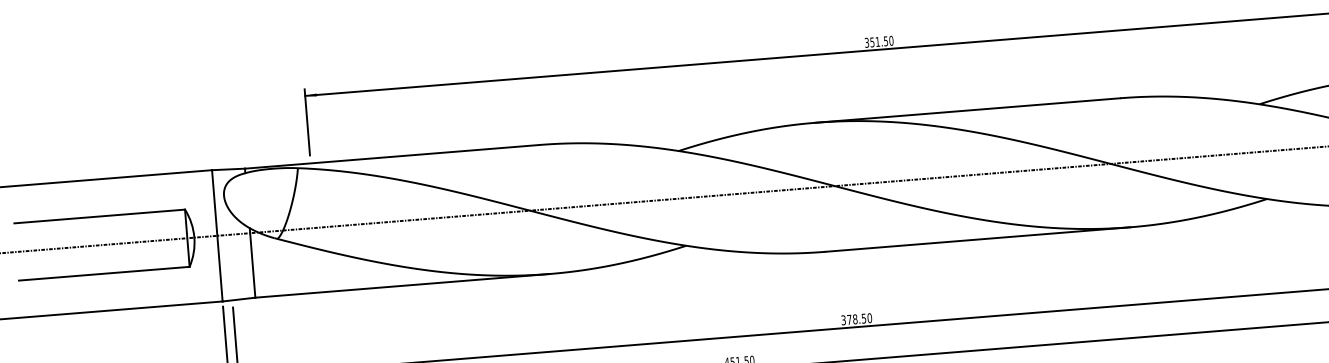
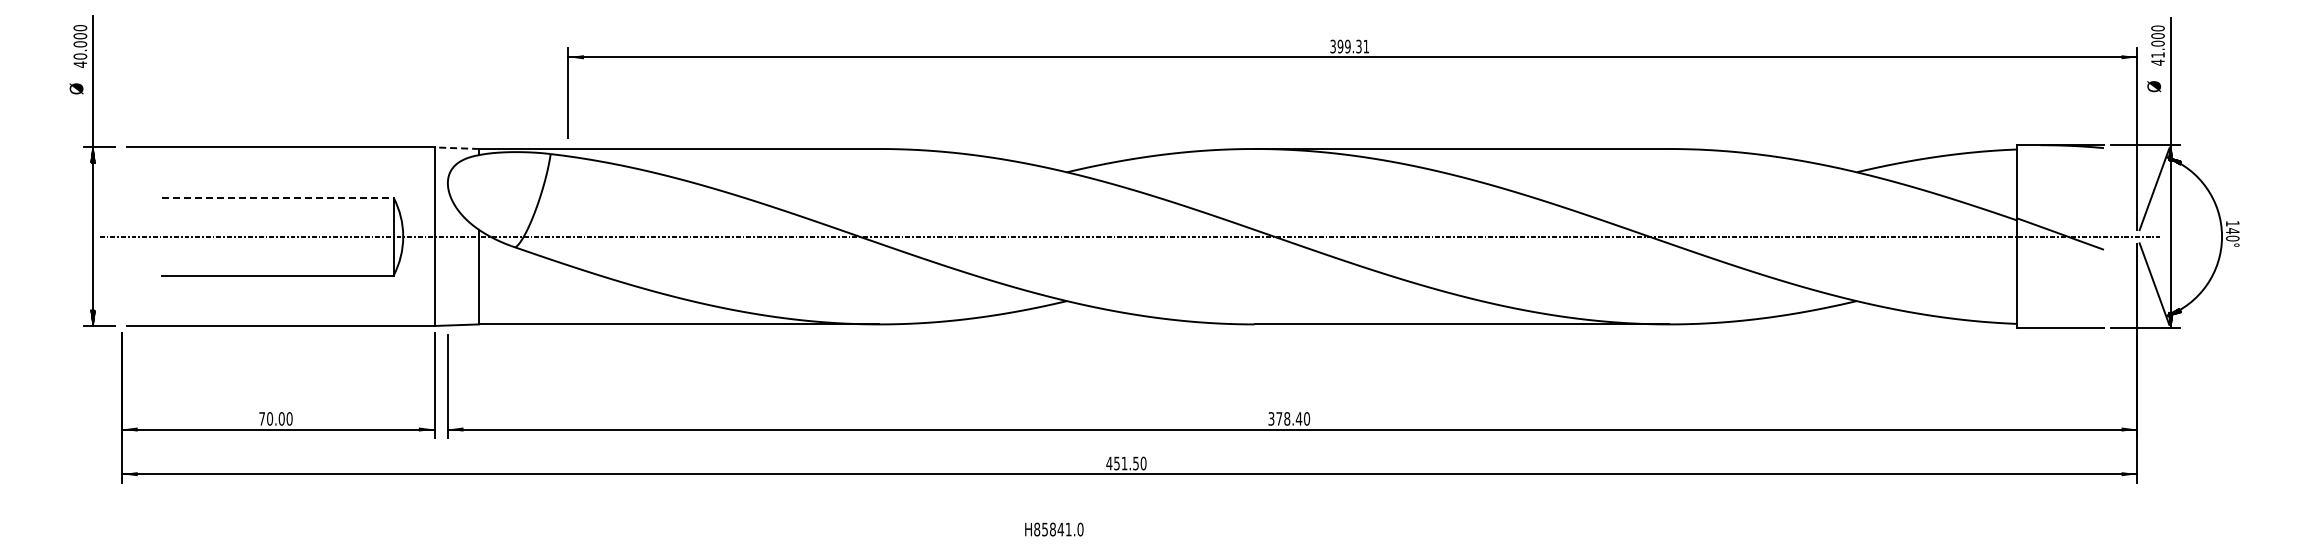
text: (881, 41) -> (1353, 46), 351.50 -> 399.31
line: (228, 169) -> (456, 148), solid -> dashed
line: (100, 216) -> (278, 197), solid -> dashed
text: (863, 318) -> (1298, 418), 378.50 -> 378.40

